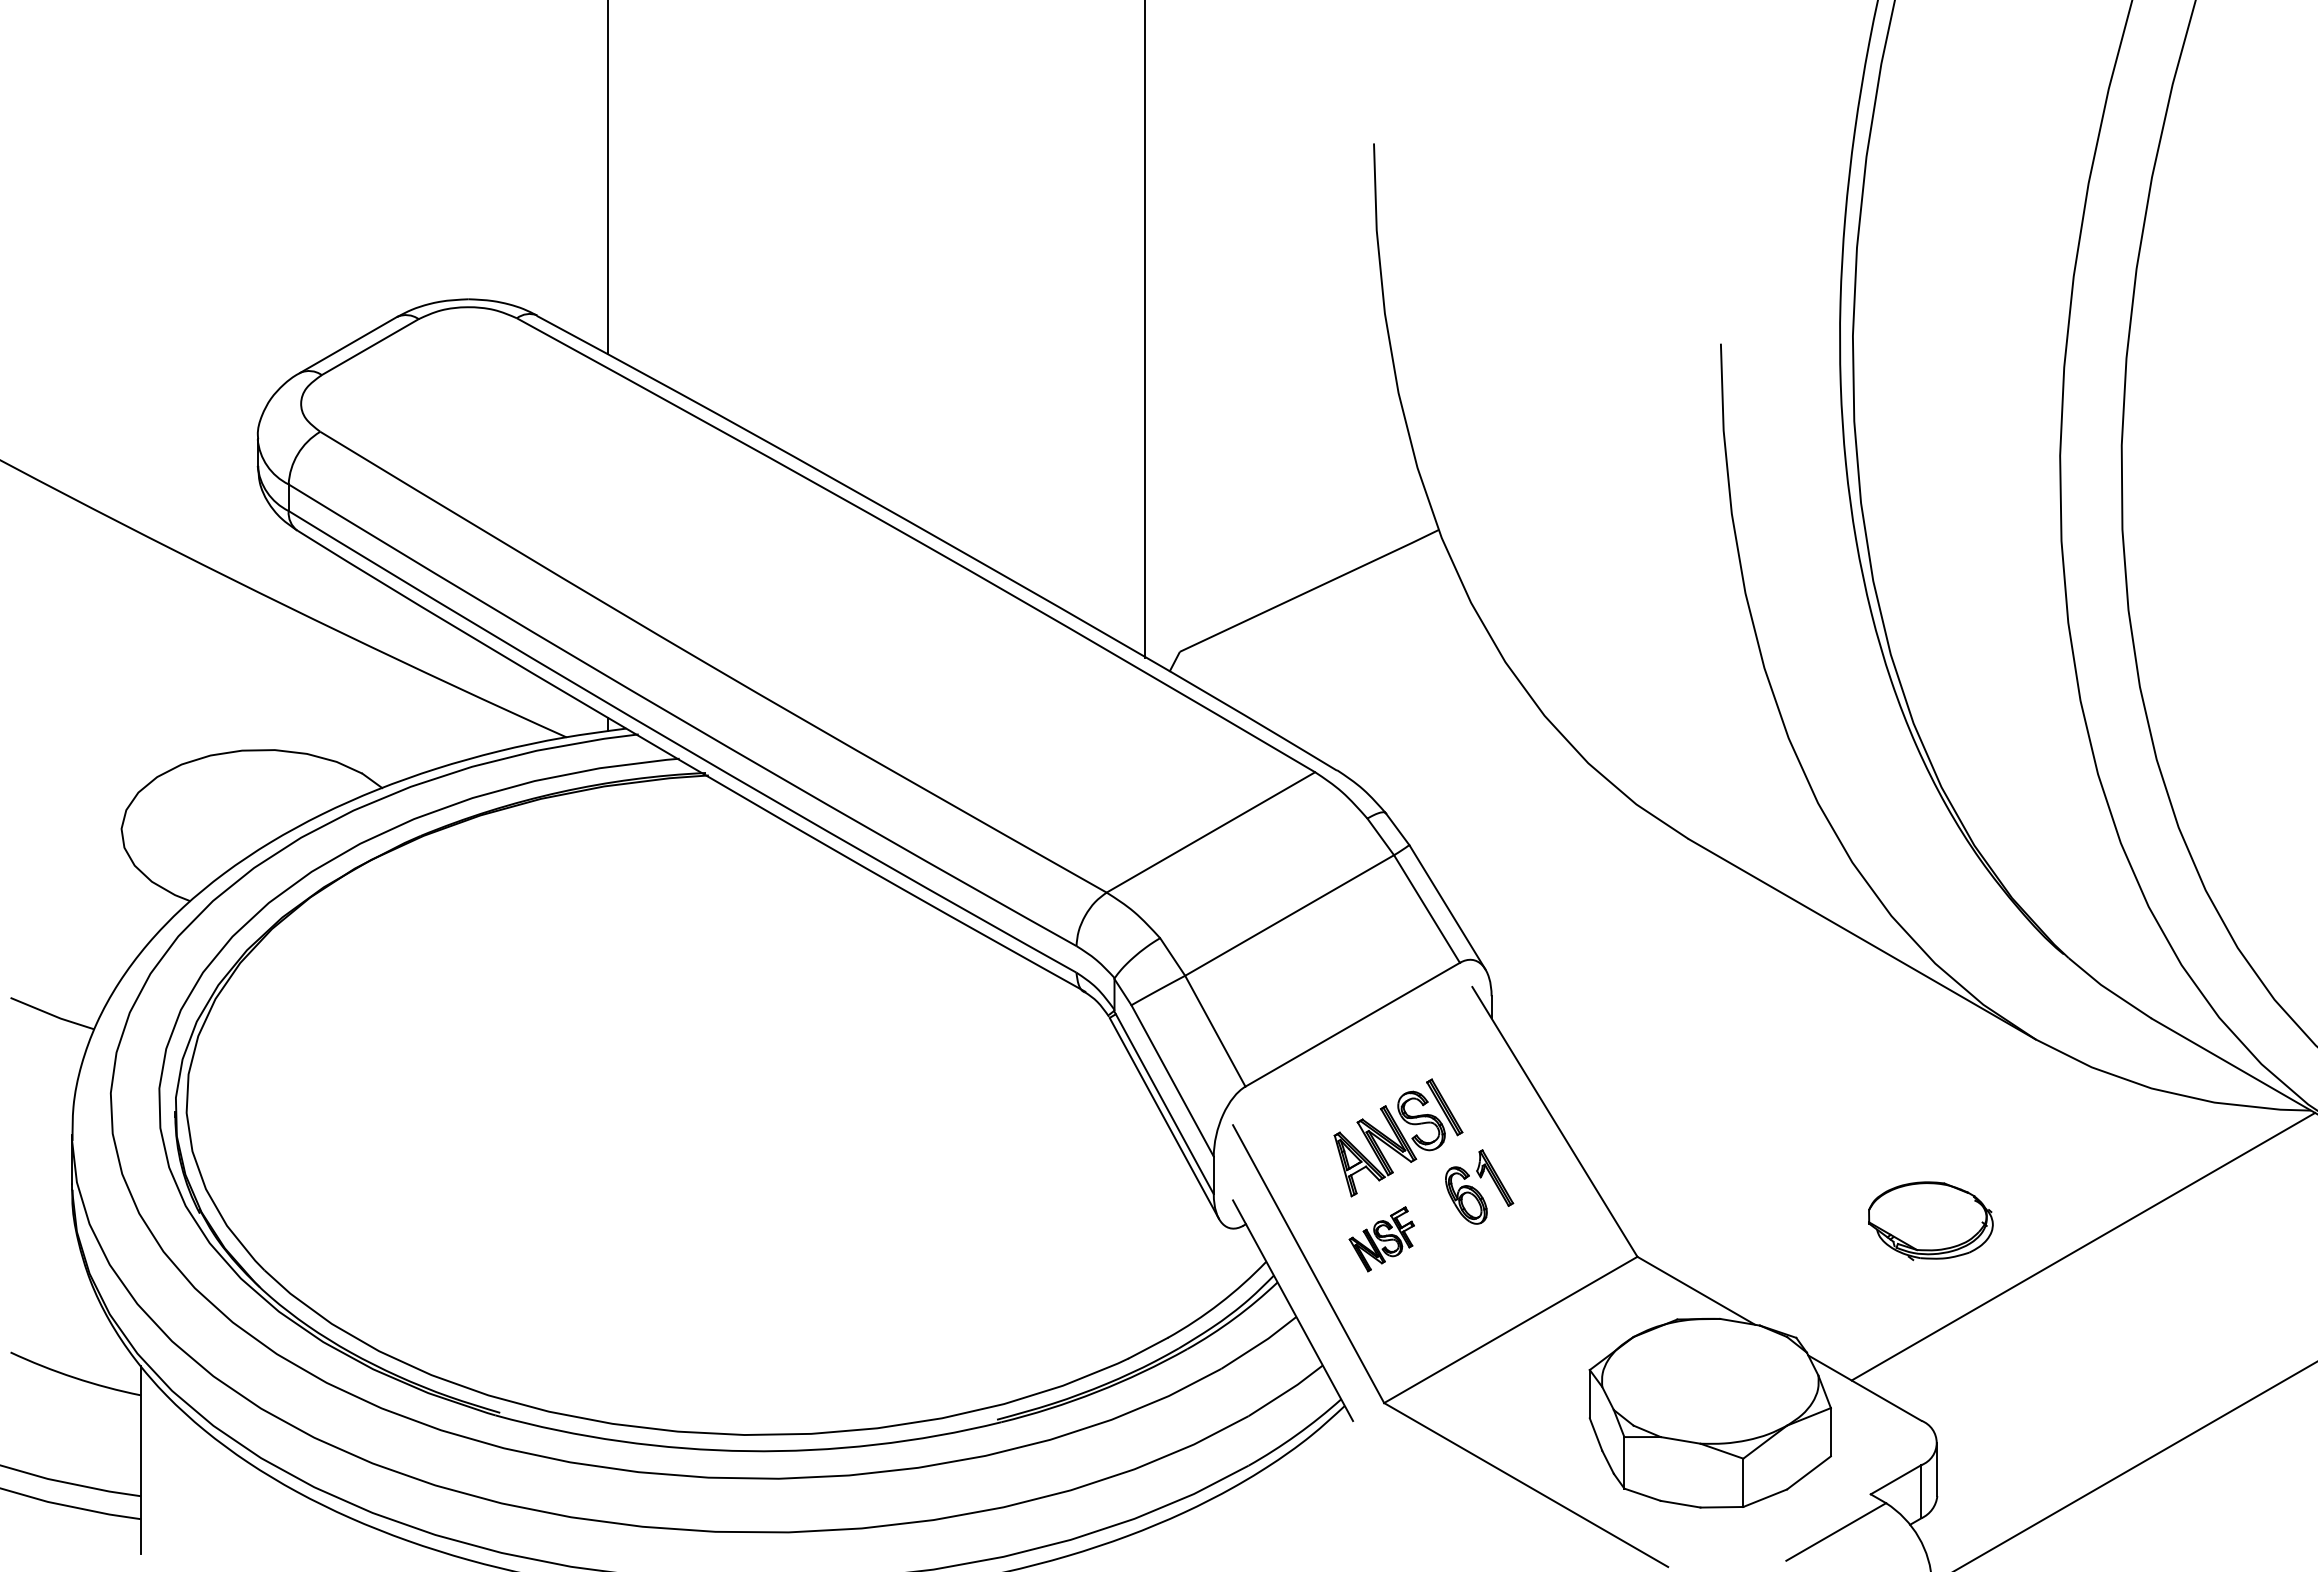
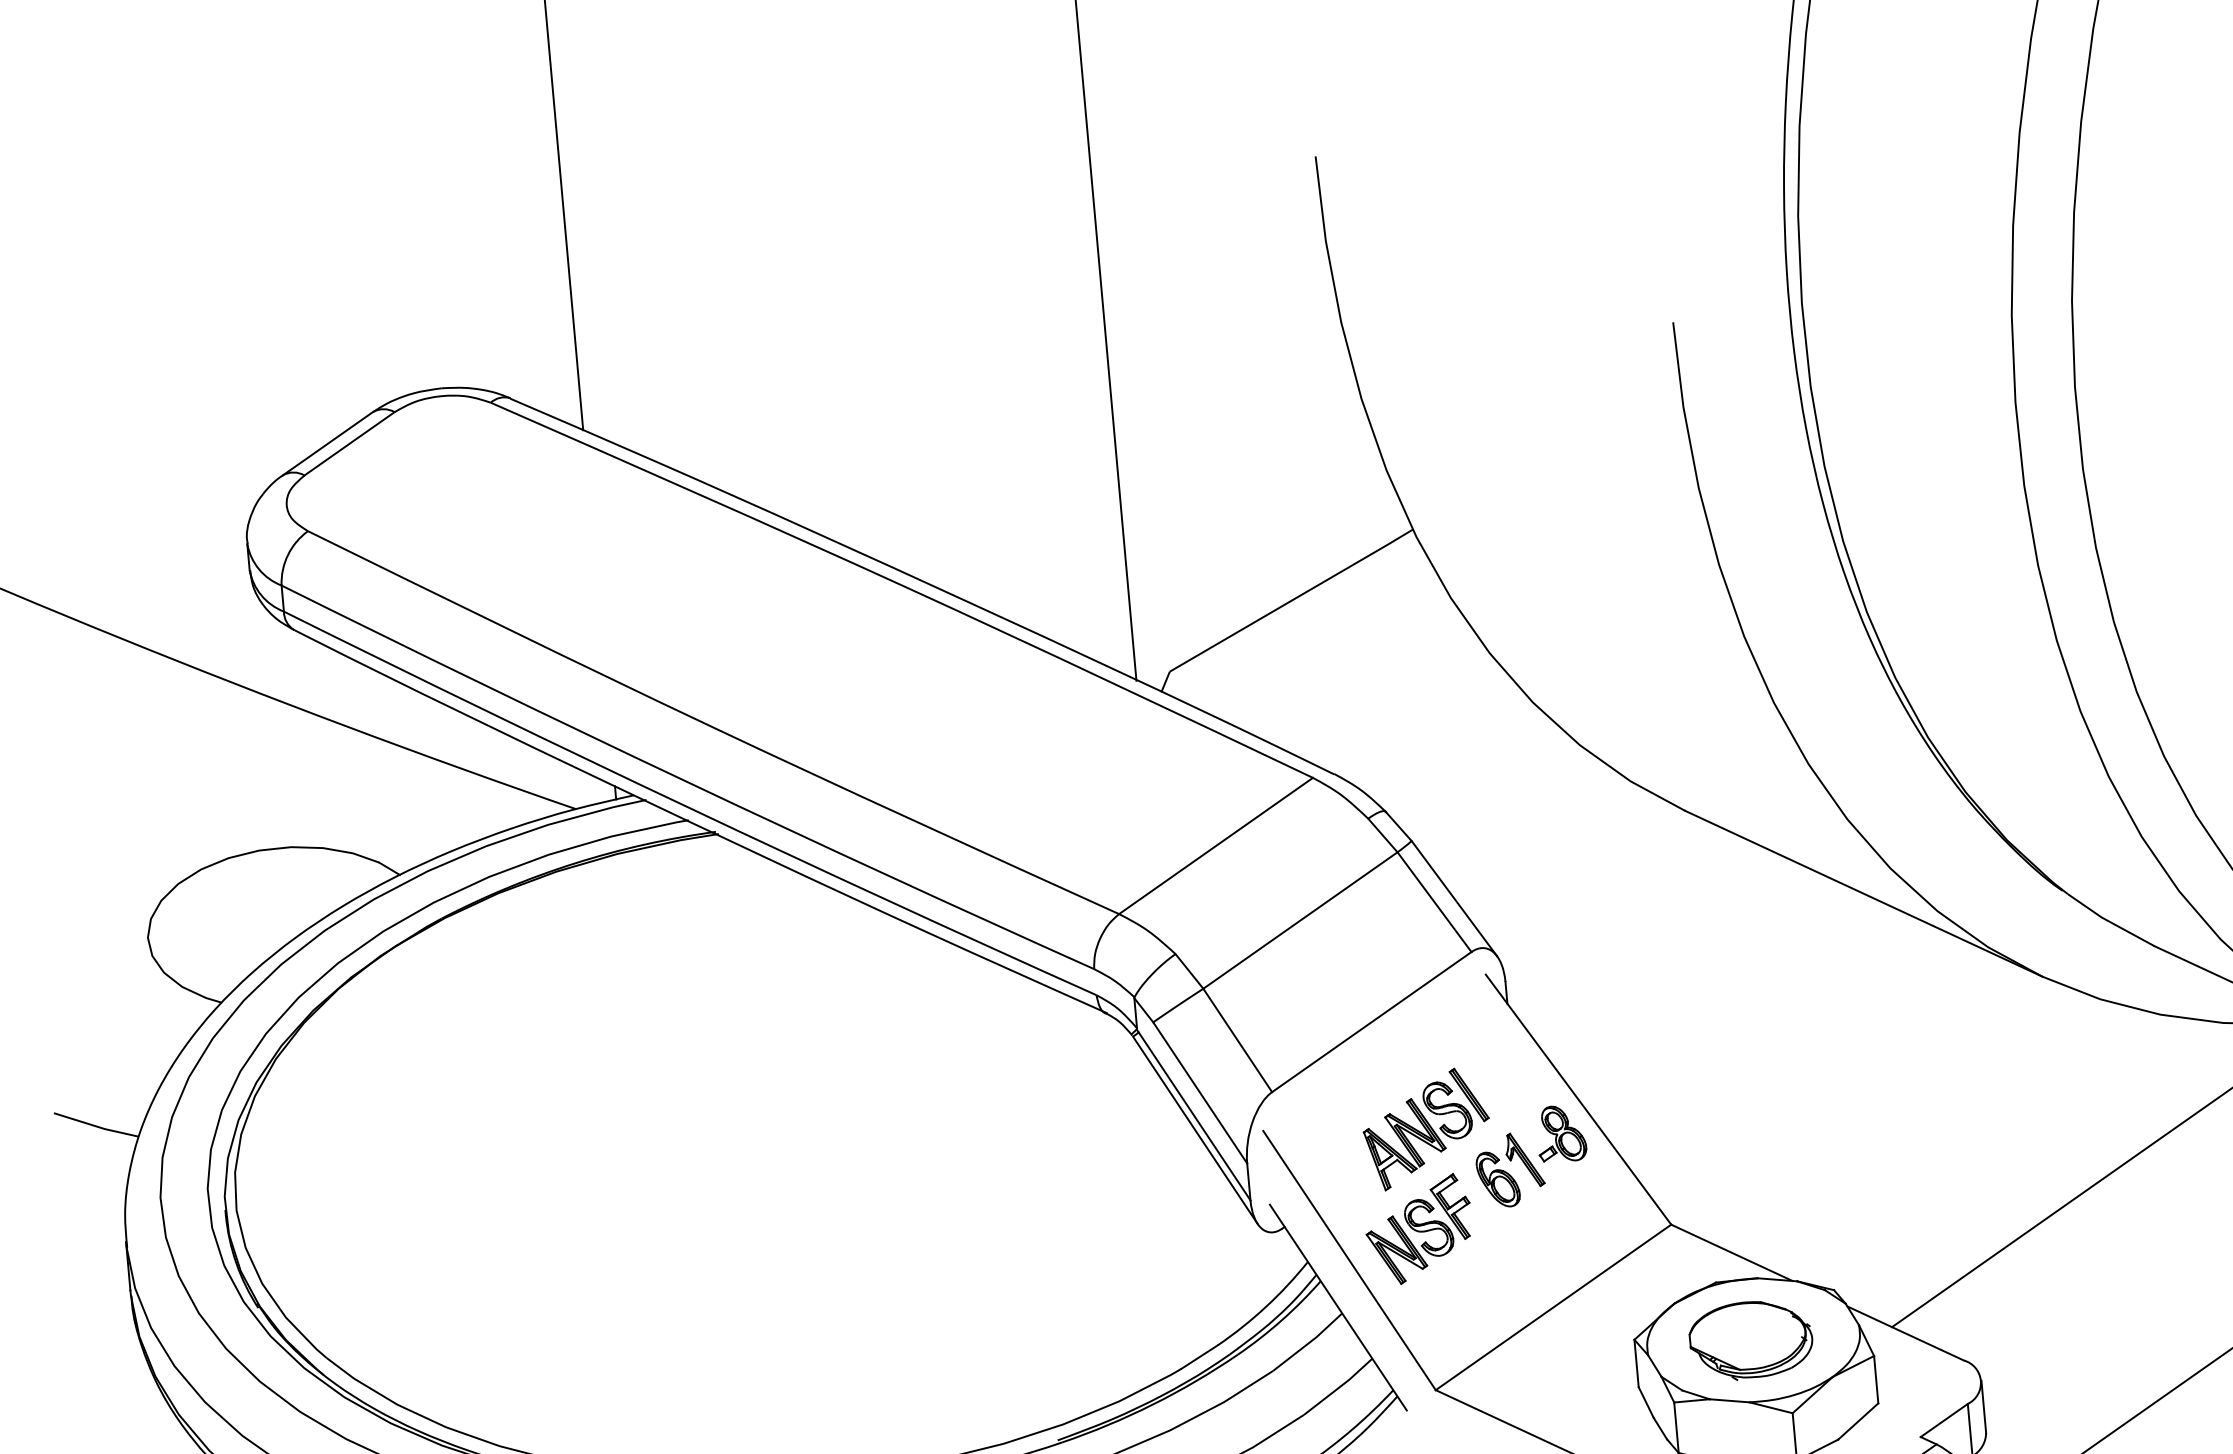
part: (1534, 1154) -> (1561, 1133), added
part: (1930, 1221) -> (1750, 1340), moved
part: (1381, 1239) -> (1418, 1230), size x1.67

